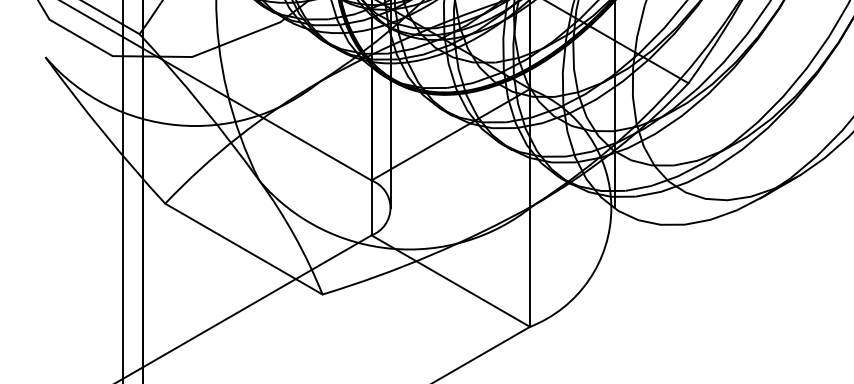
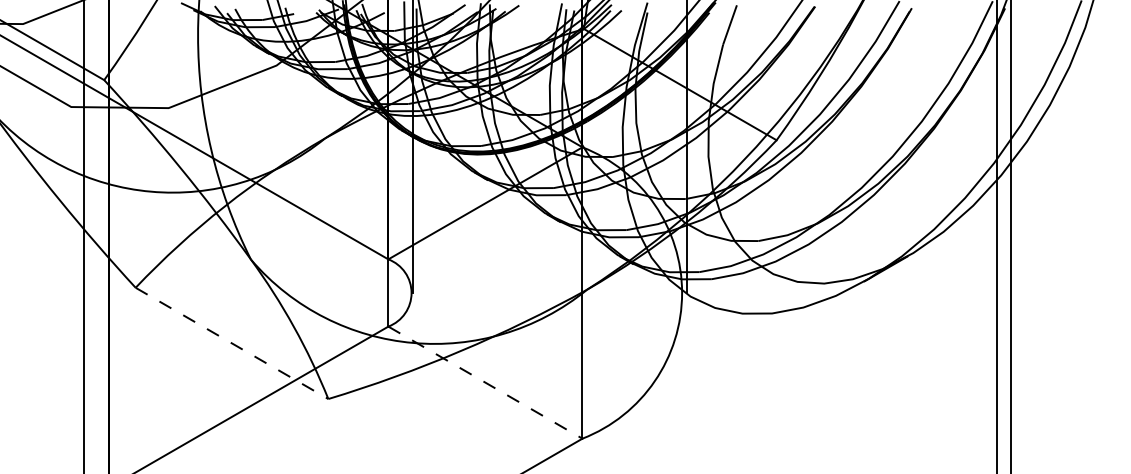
line: (244, 249) -> (232, 343), solid -> dashed
line: (450, 281) -> (485, 382), solid -> dashed

